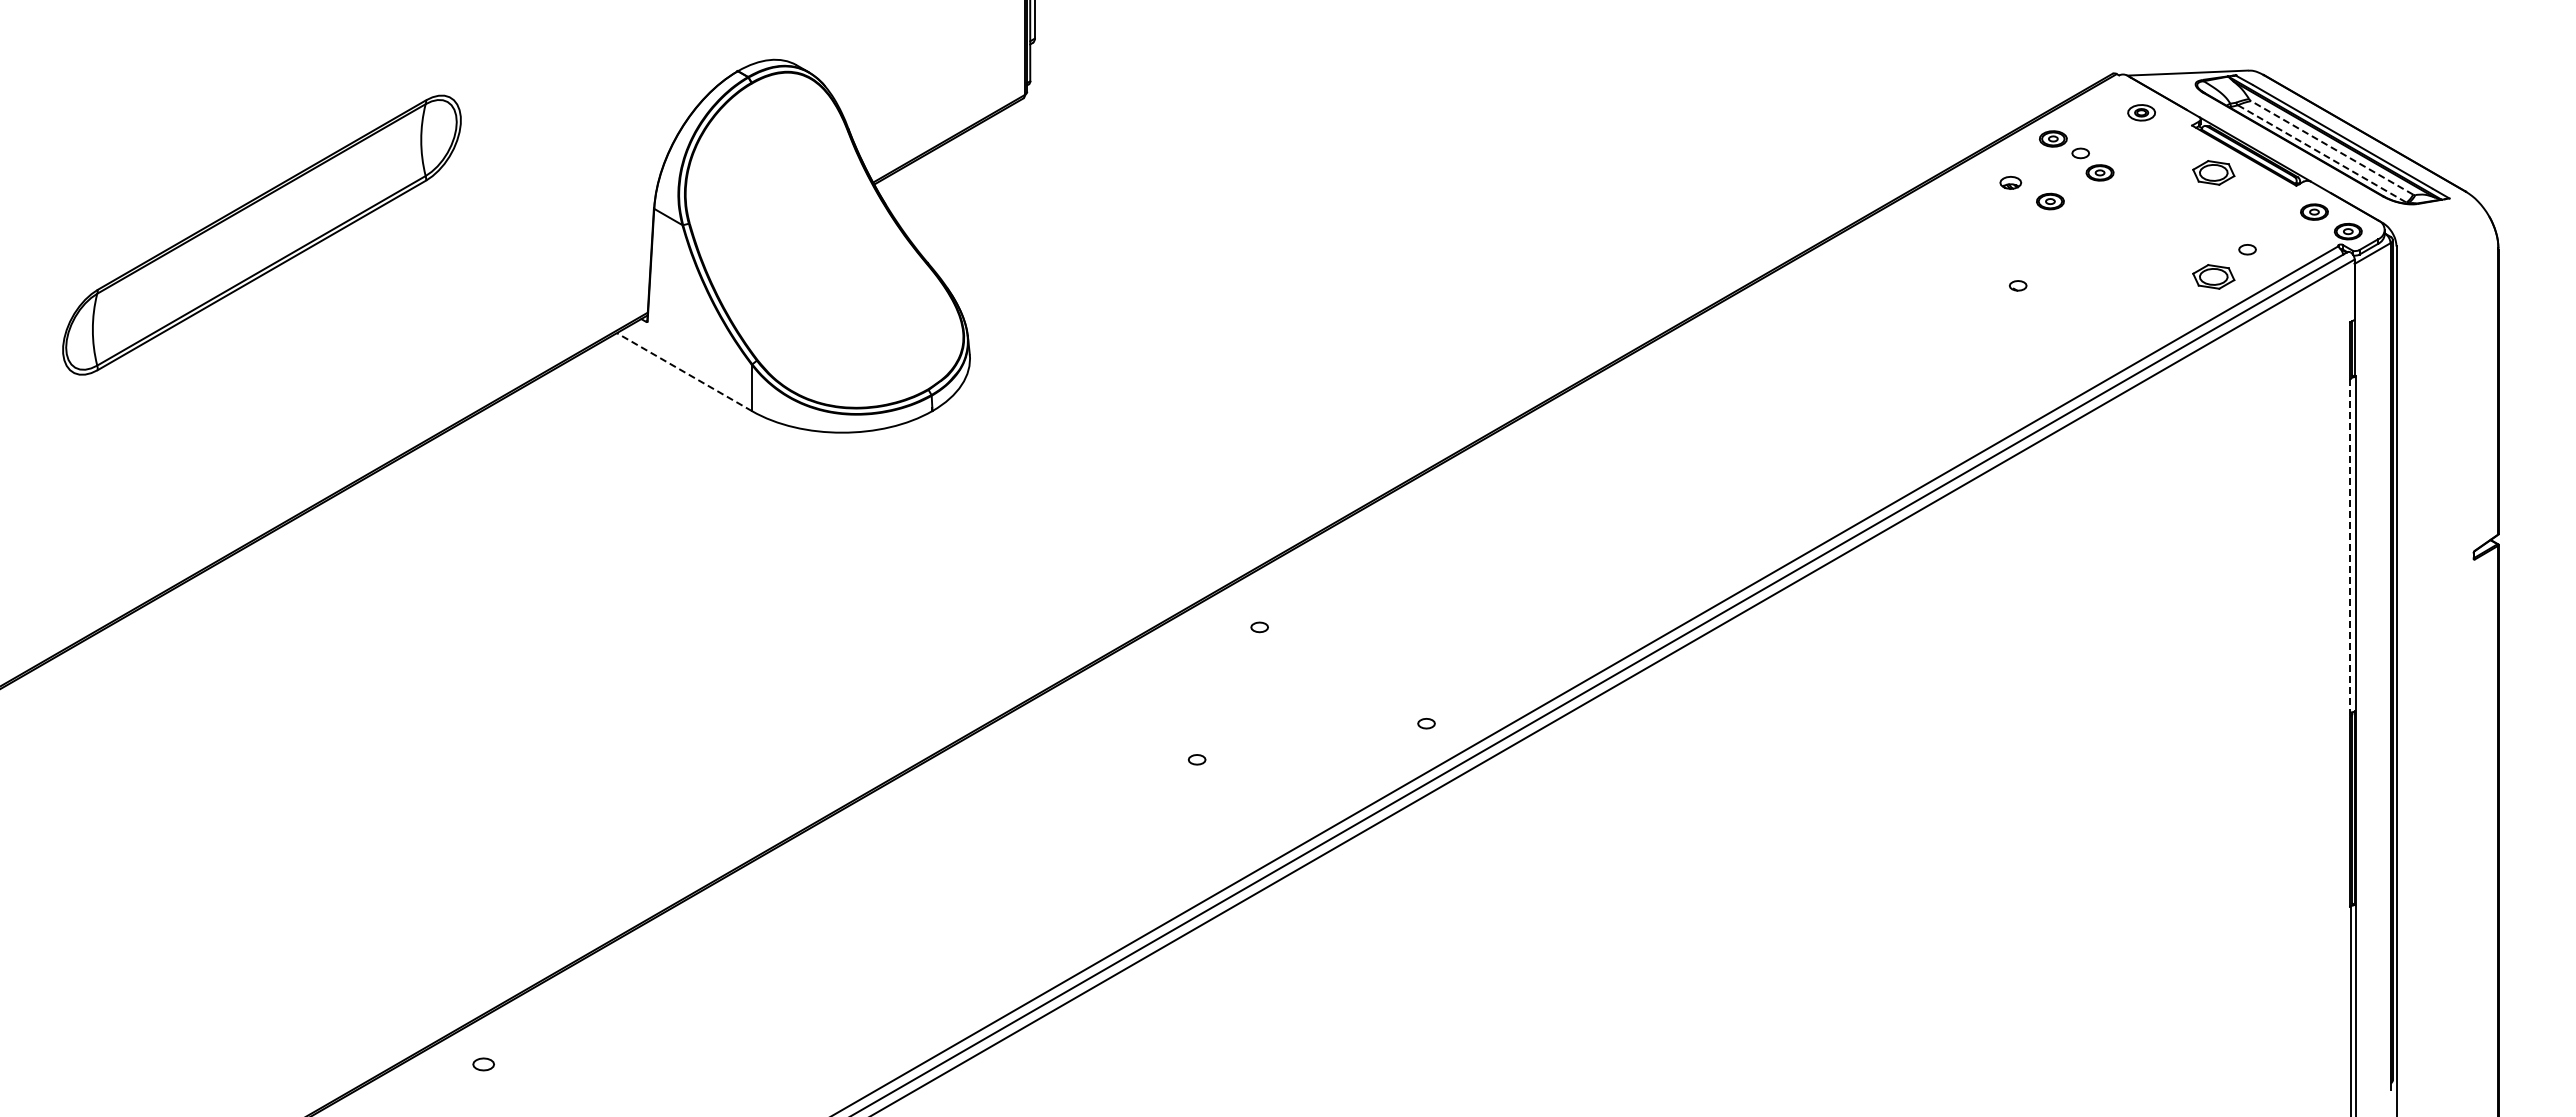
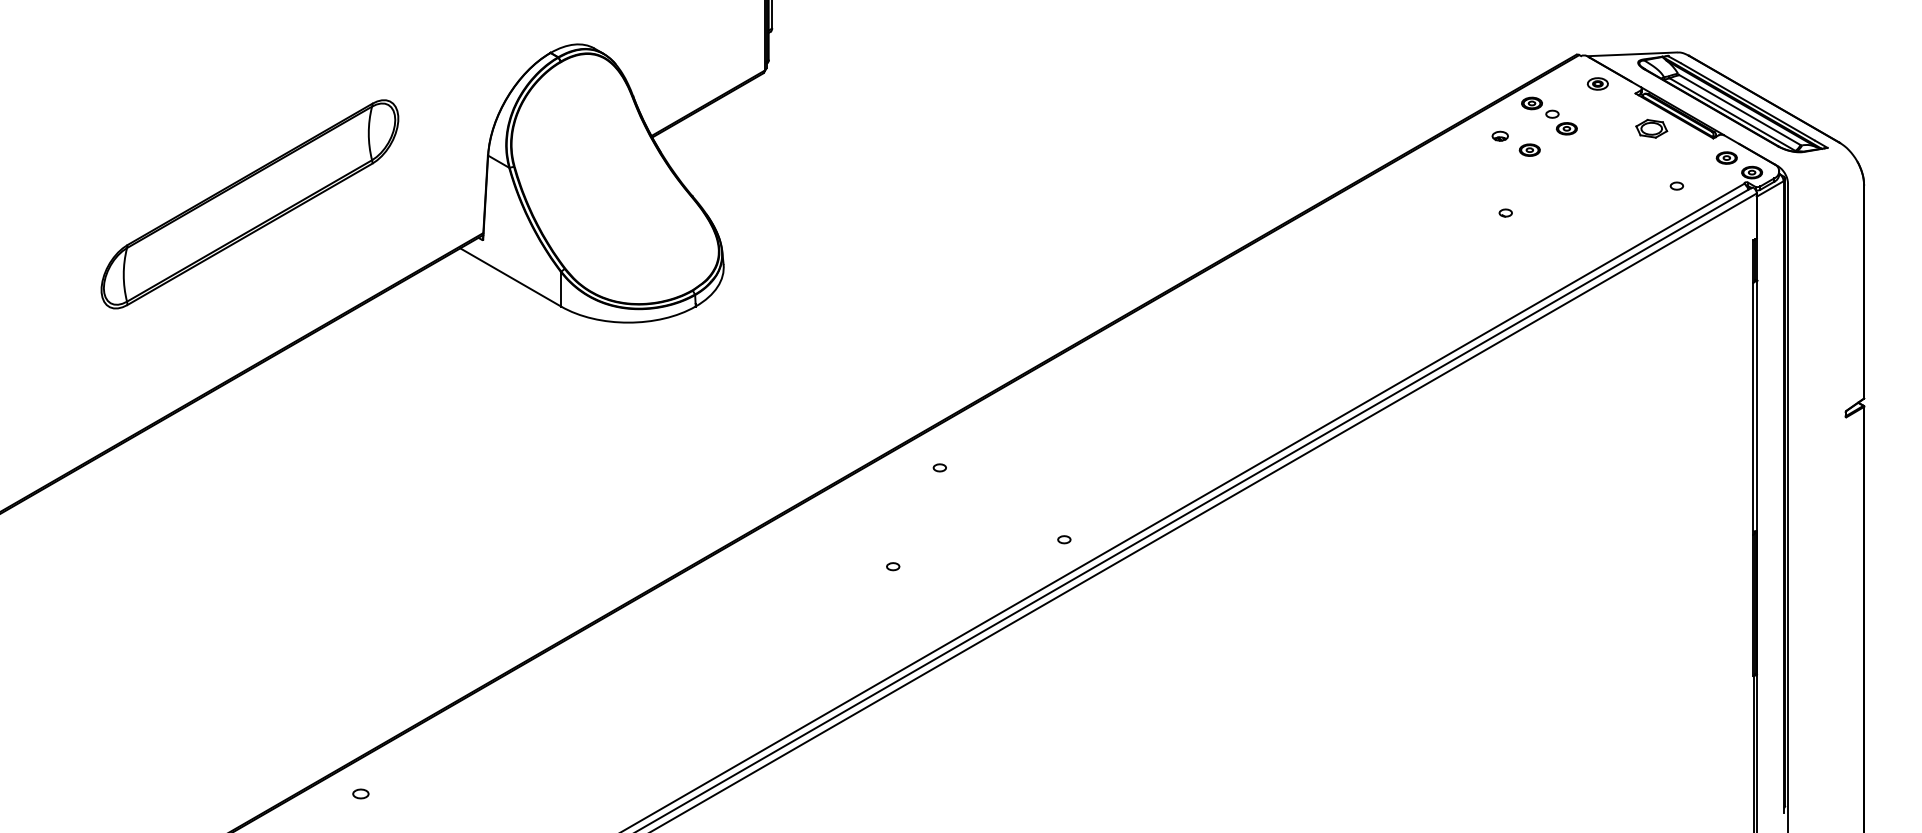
line: (2332, 147) -> (1740, 109), dashed -> solid
line: (2322, 154) -> (1732, 115), dashed -> solid
part: (261, 234) -> (249, 203), moved
part: (2213, 276) -> (1651, 206), removed
line: (684, 372) -> (510, 277), dashed -> solid
line: (2350, 548) -> (1753, 409), dashed -> solid

